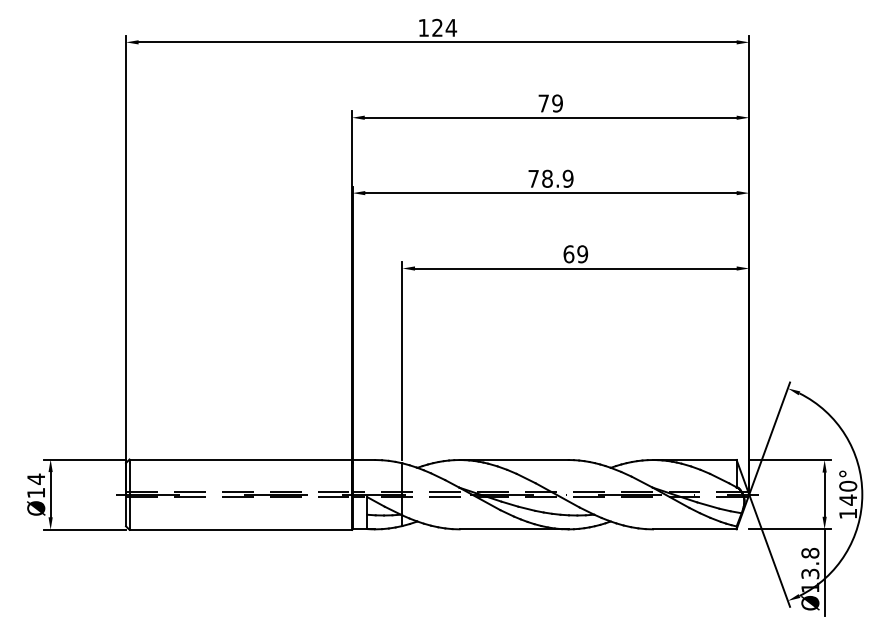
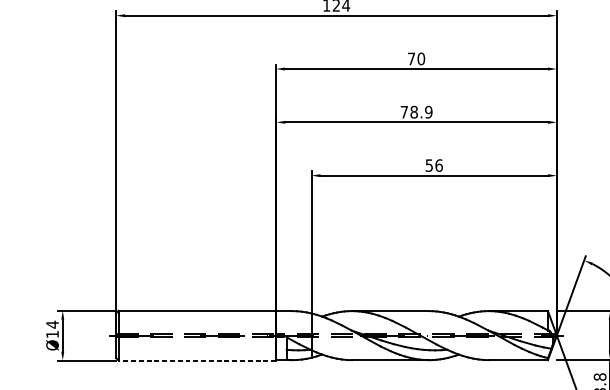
text: (557, 103) -> (421, 58), 79 -> 70
text: (575, 254) -> (433, 165), 69 -> 56
line: (240, 529) -> (197, 360), solid -> dashed

